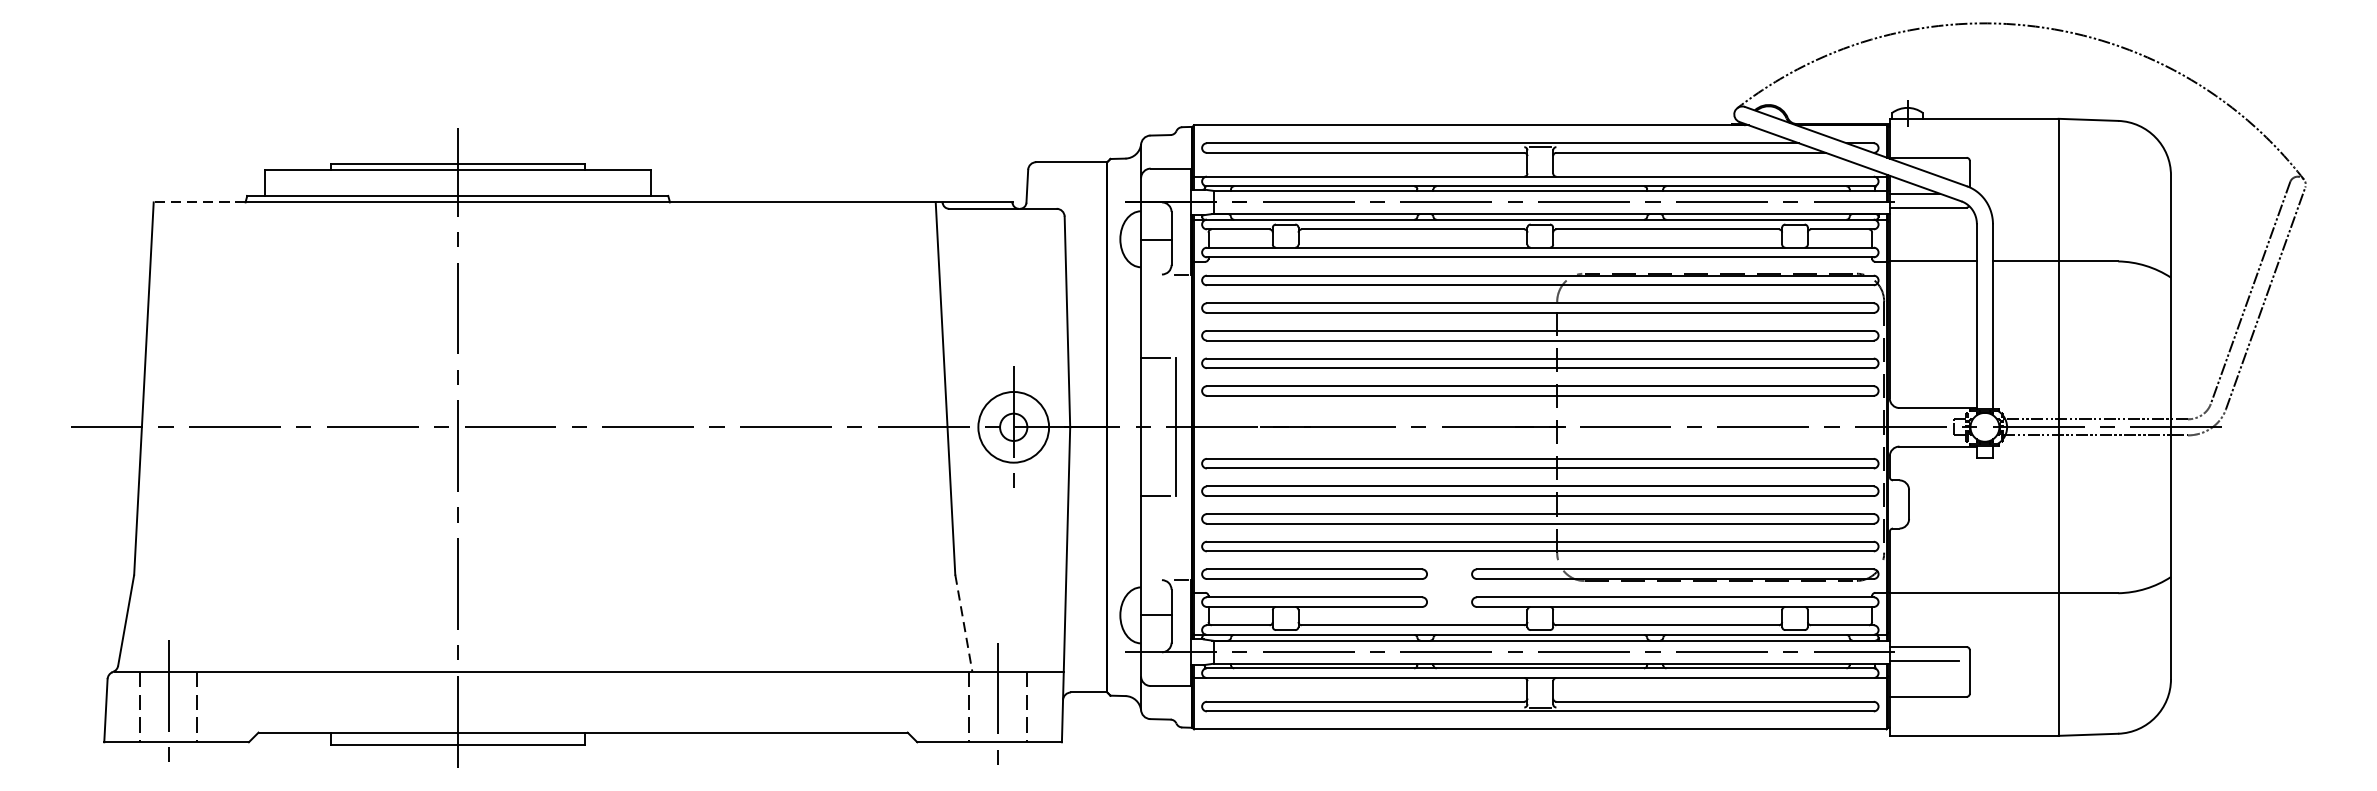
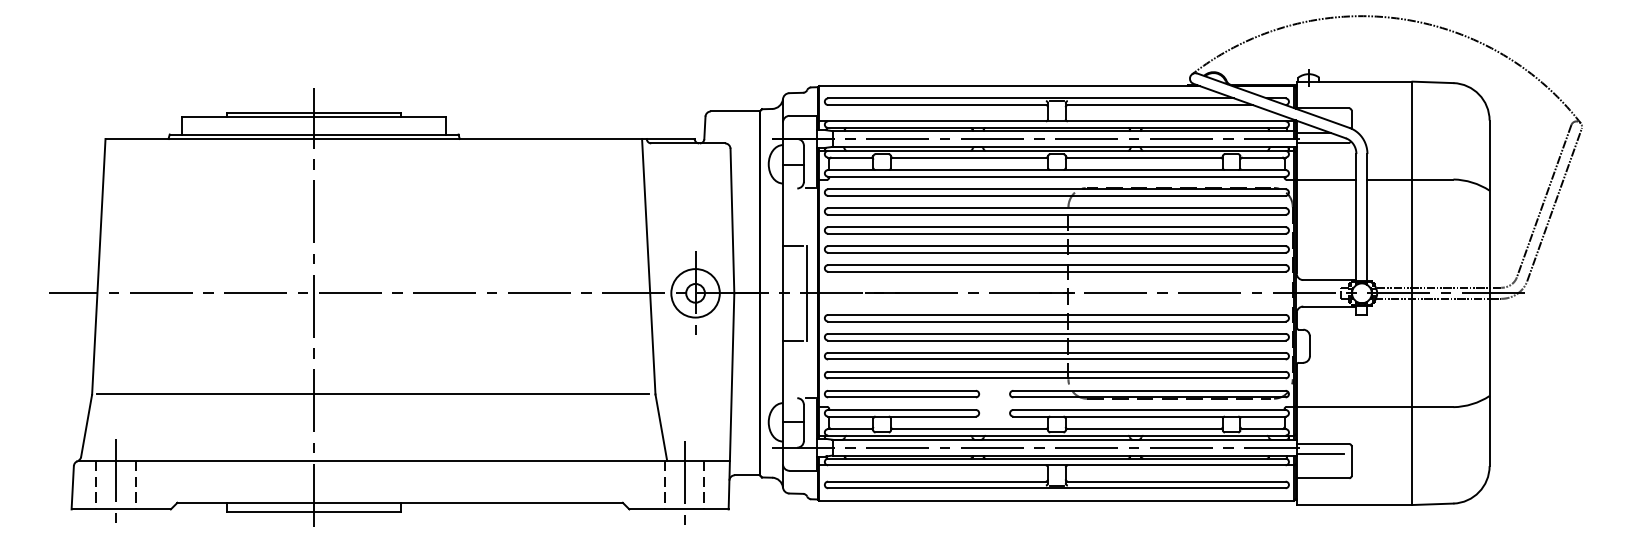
line: (200, 203) -> (137, 139), dashed -> solid
line: (542, 574) -> (372, 394), added
line: (964, 622) -> (661, 427), dashed -> solid

